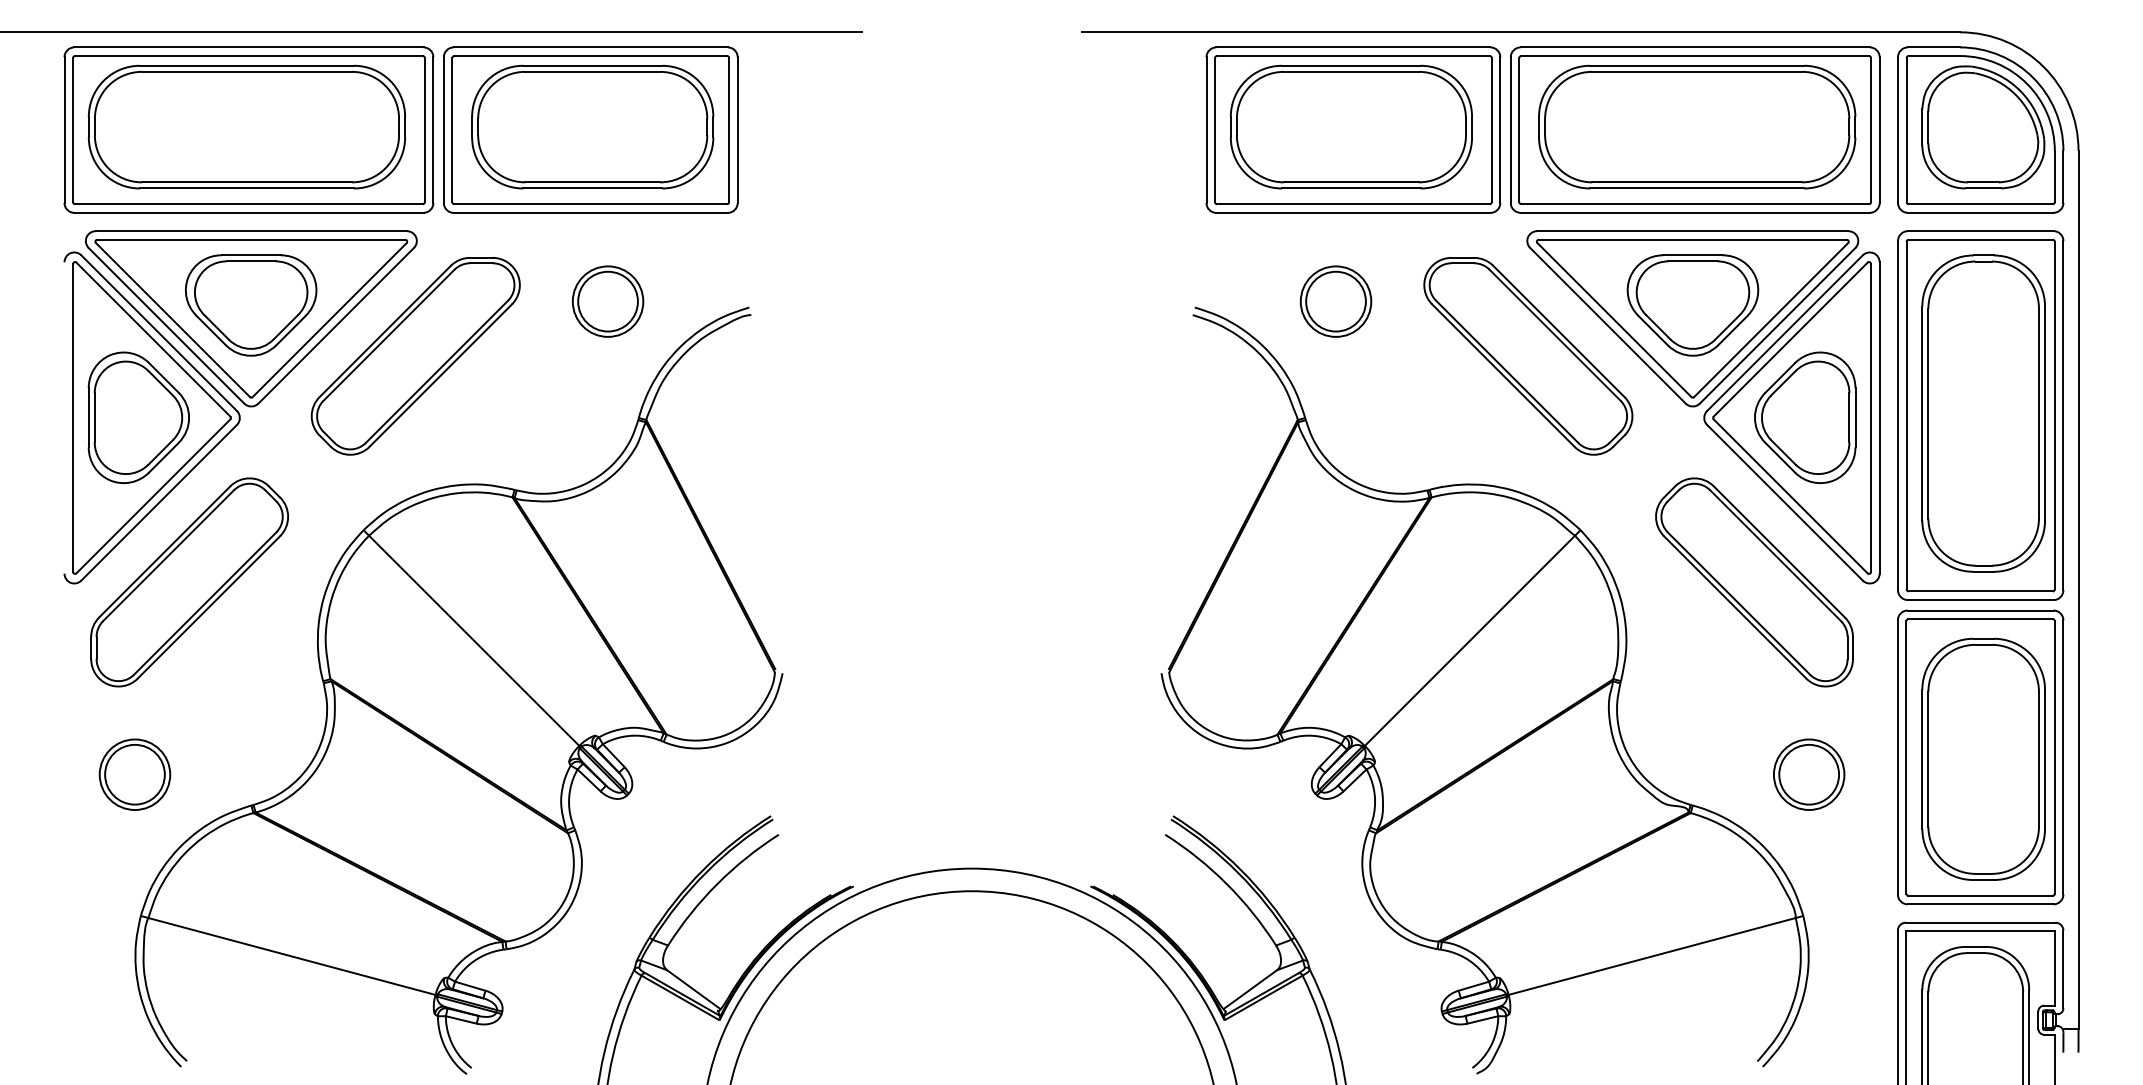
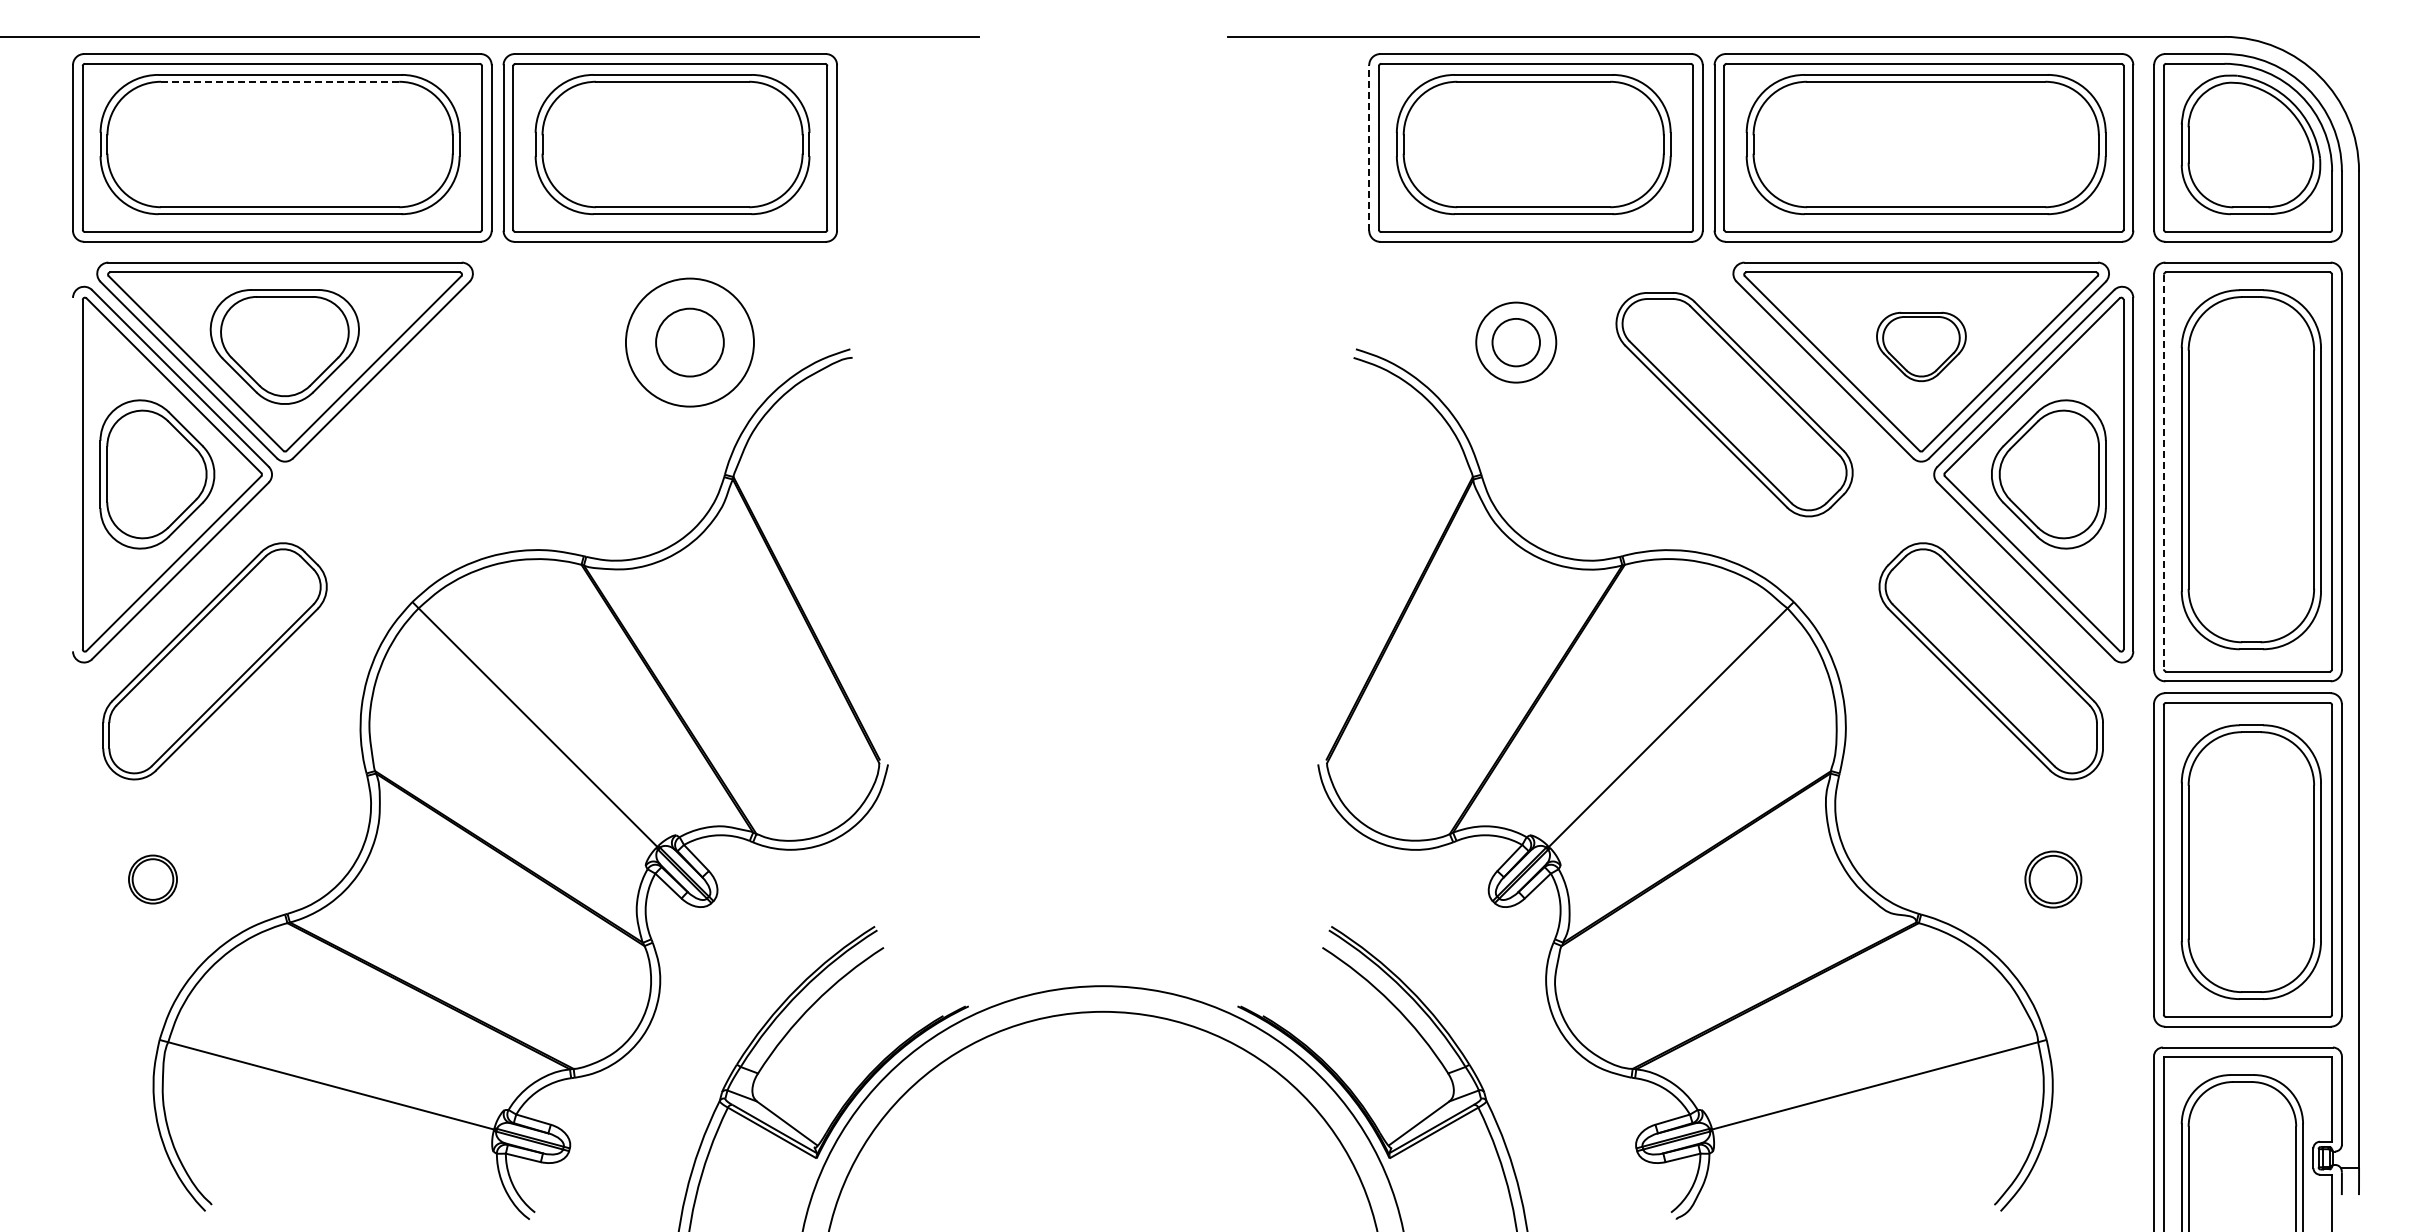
line: (247, 71) -> (280, 81), solid -> dashed
line: (1206, 129) -> (1369, 147), solid -> dashed
circle: (607, 301) -> (689, 342), size x1.6
circle: (1336, 301) -> (1516, 342), size x0.7
part: (1693, 305) -> (1921, 346), size x0.6
part: (415, 356) -> (471, 404), removed
line: (1906, 416) -> (2163, 472), solid -> dashed
part: (134, 774) -> (152, 879), size x0.6
part: (1809, 774) -> (2053, 879), size x0.7

